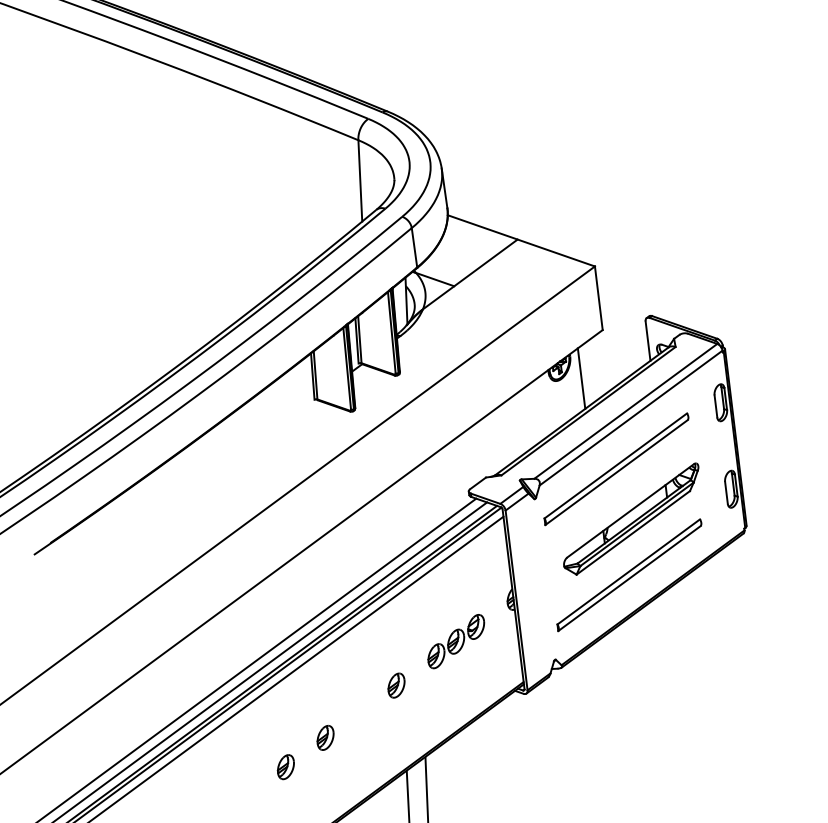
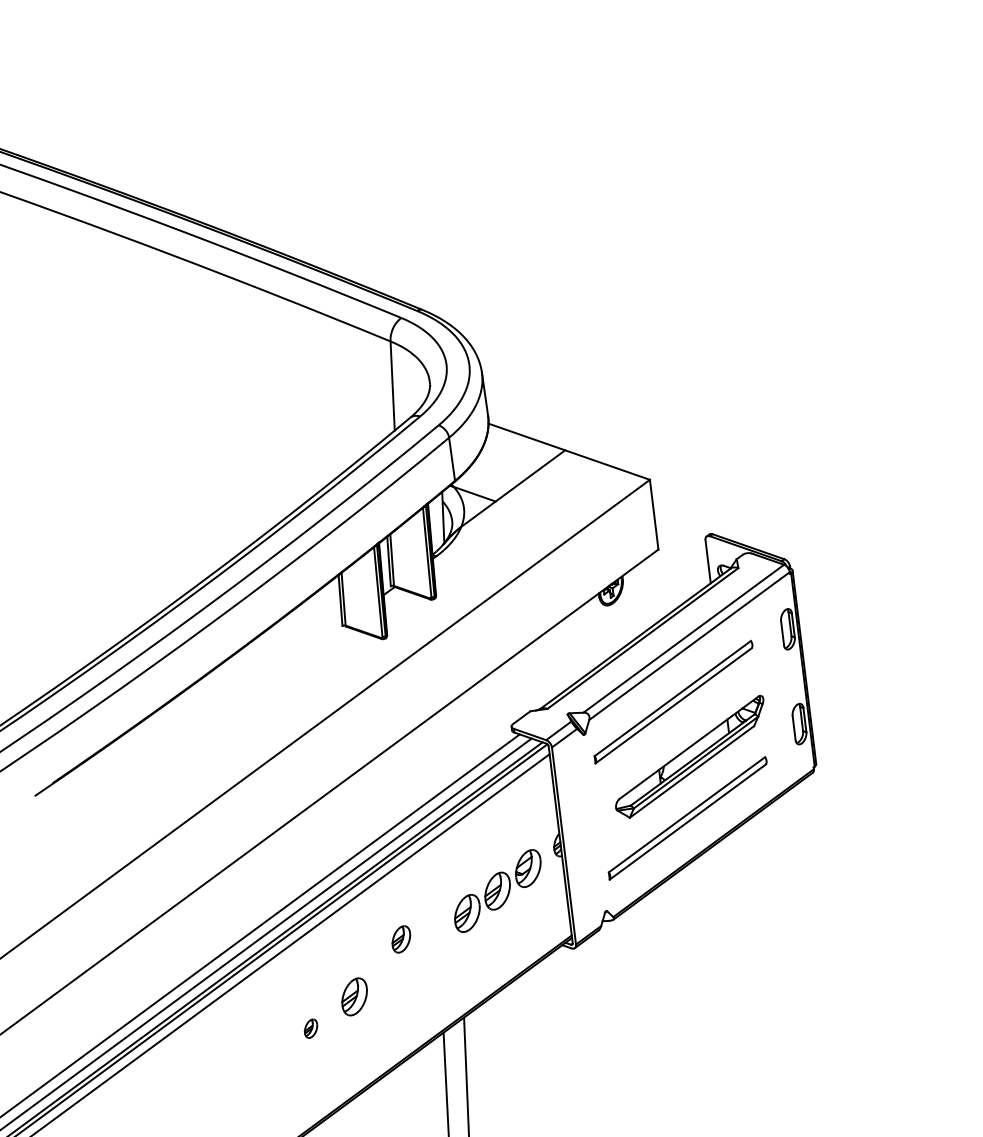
line: (581, 378) -> (635, 602), removed
part: (455, 641) -> (497, 891), size x1.4
part: (396, 685) -> (401, 939), moved
part: (325, 737) -> (354, 996), size x1.4
part: (285, 766) -> (310, 1028), size x0.7

